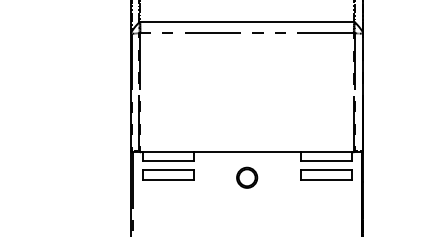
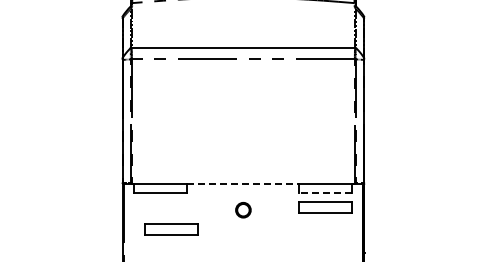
line: (247, 152) -> (243, 183), solid -> dashed
line: (325, 160) -> (325, 192), solid -> dashed
part: (167, 175) -> (171, 229), moved
part: (247, 177) -> (243, 209), size x0.7

